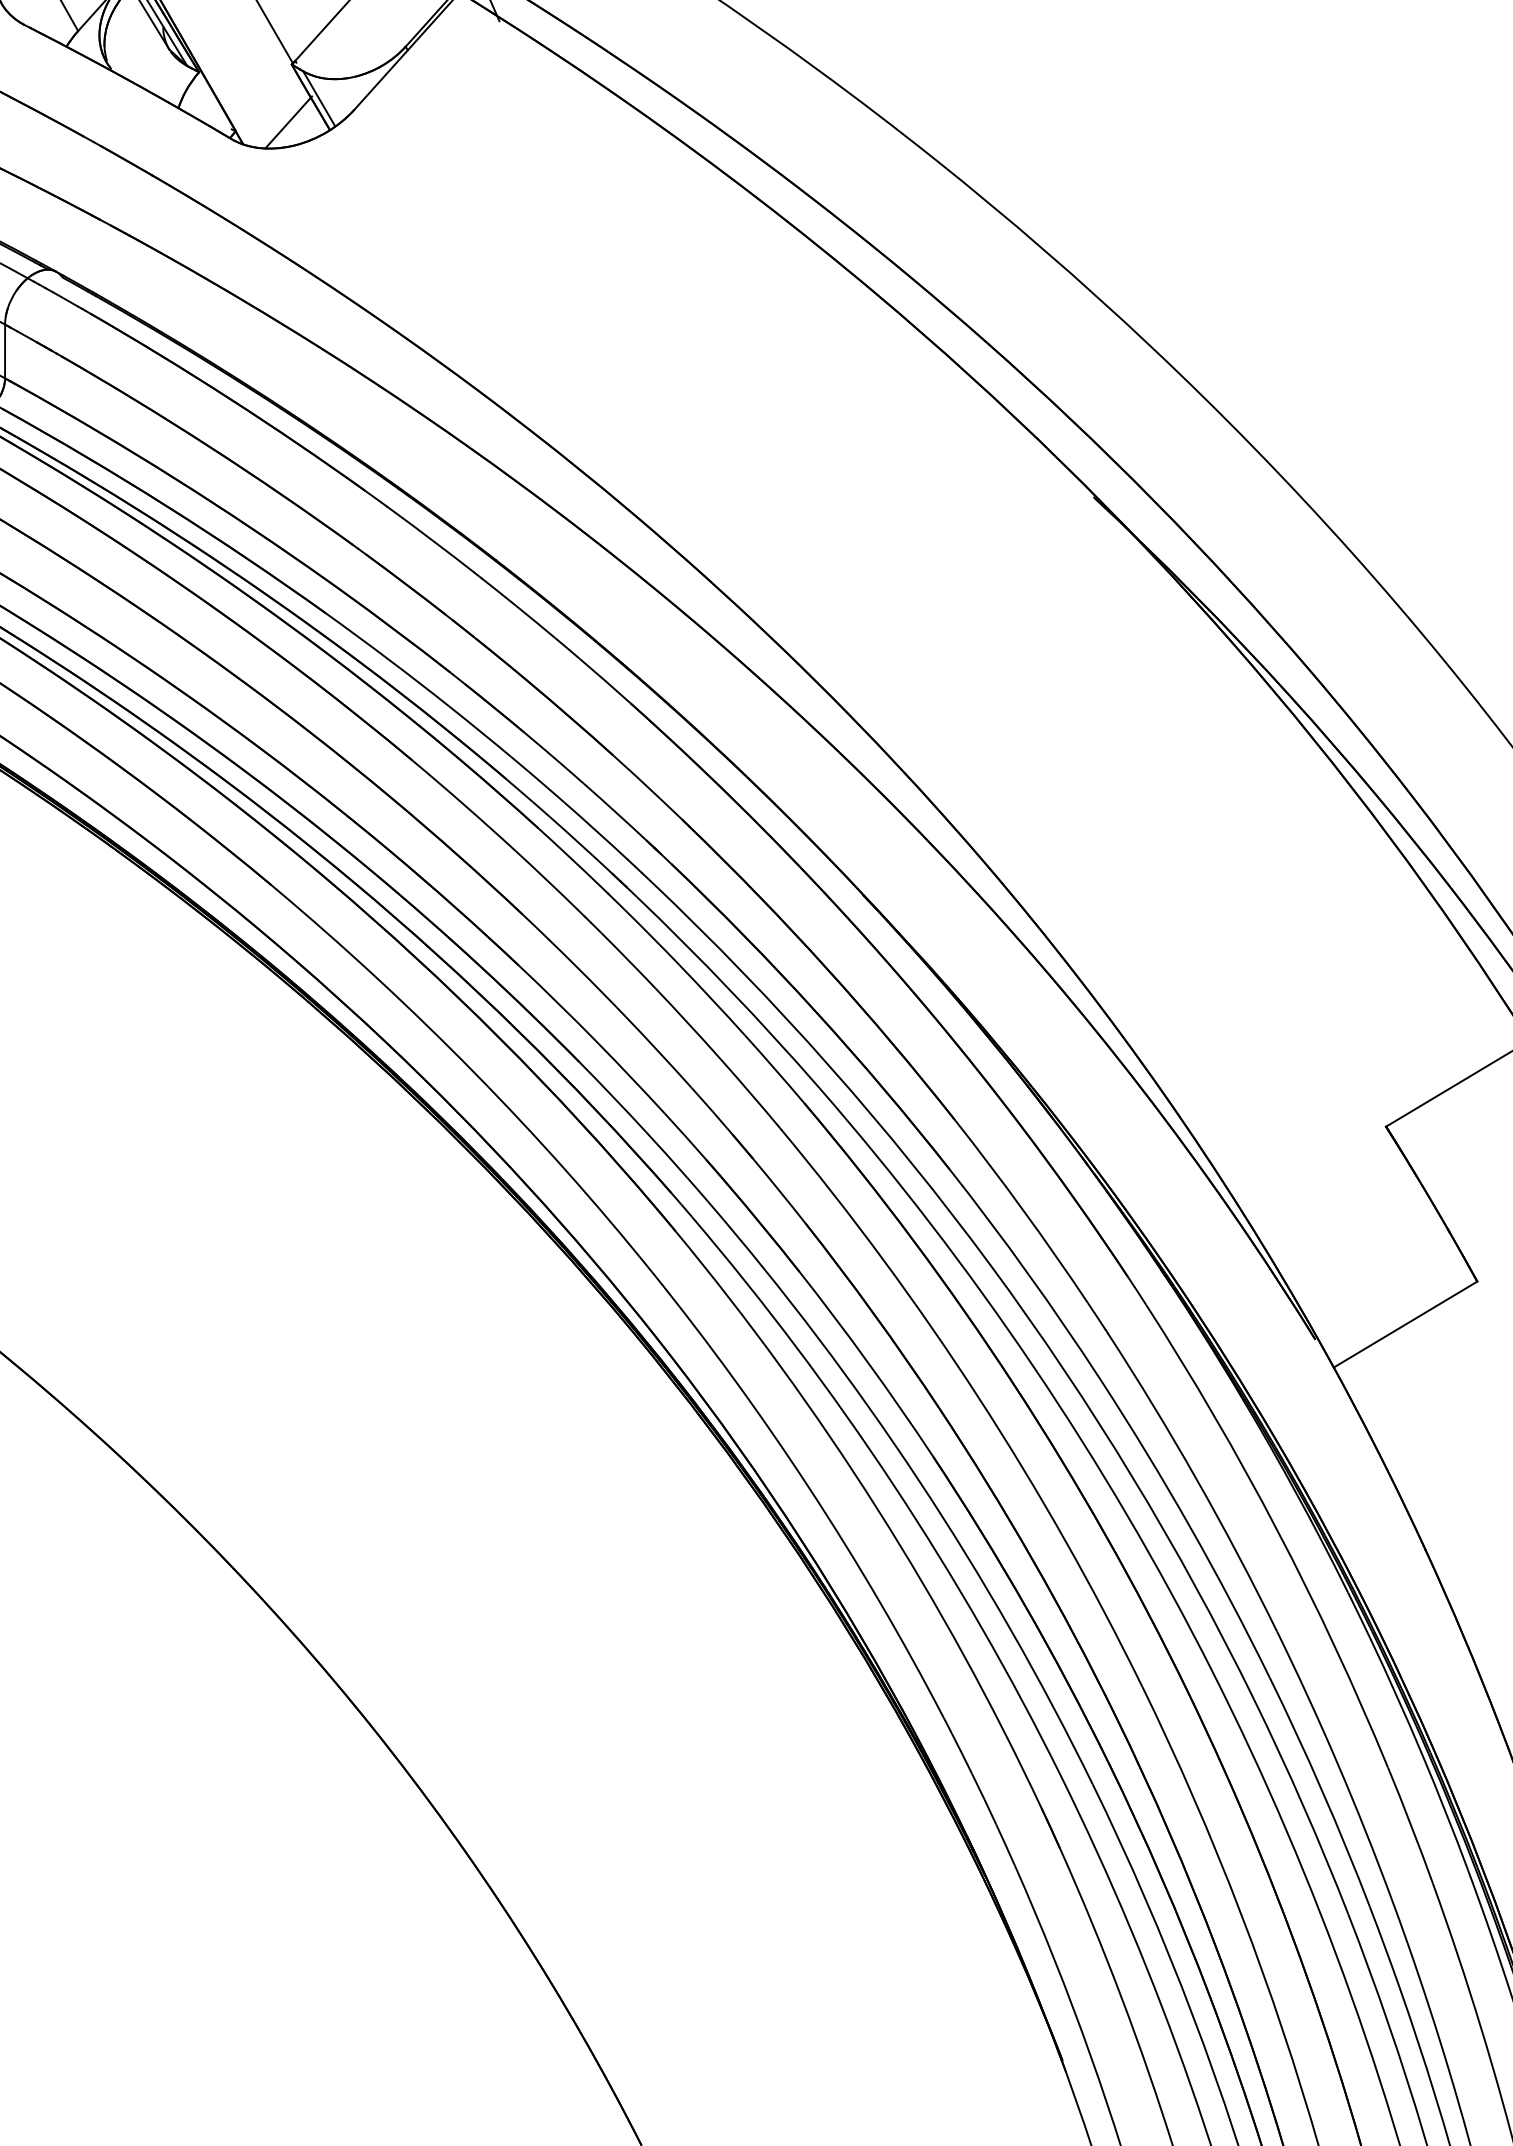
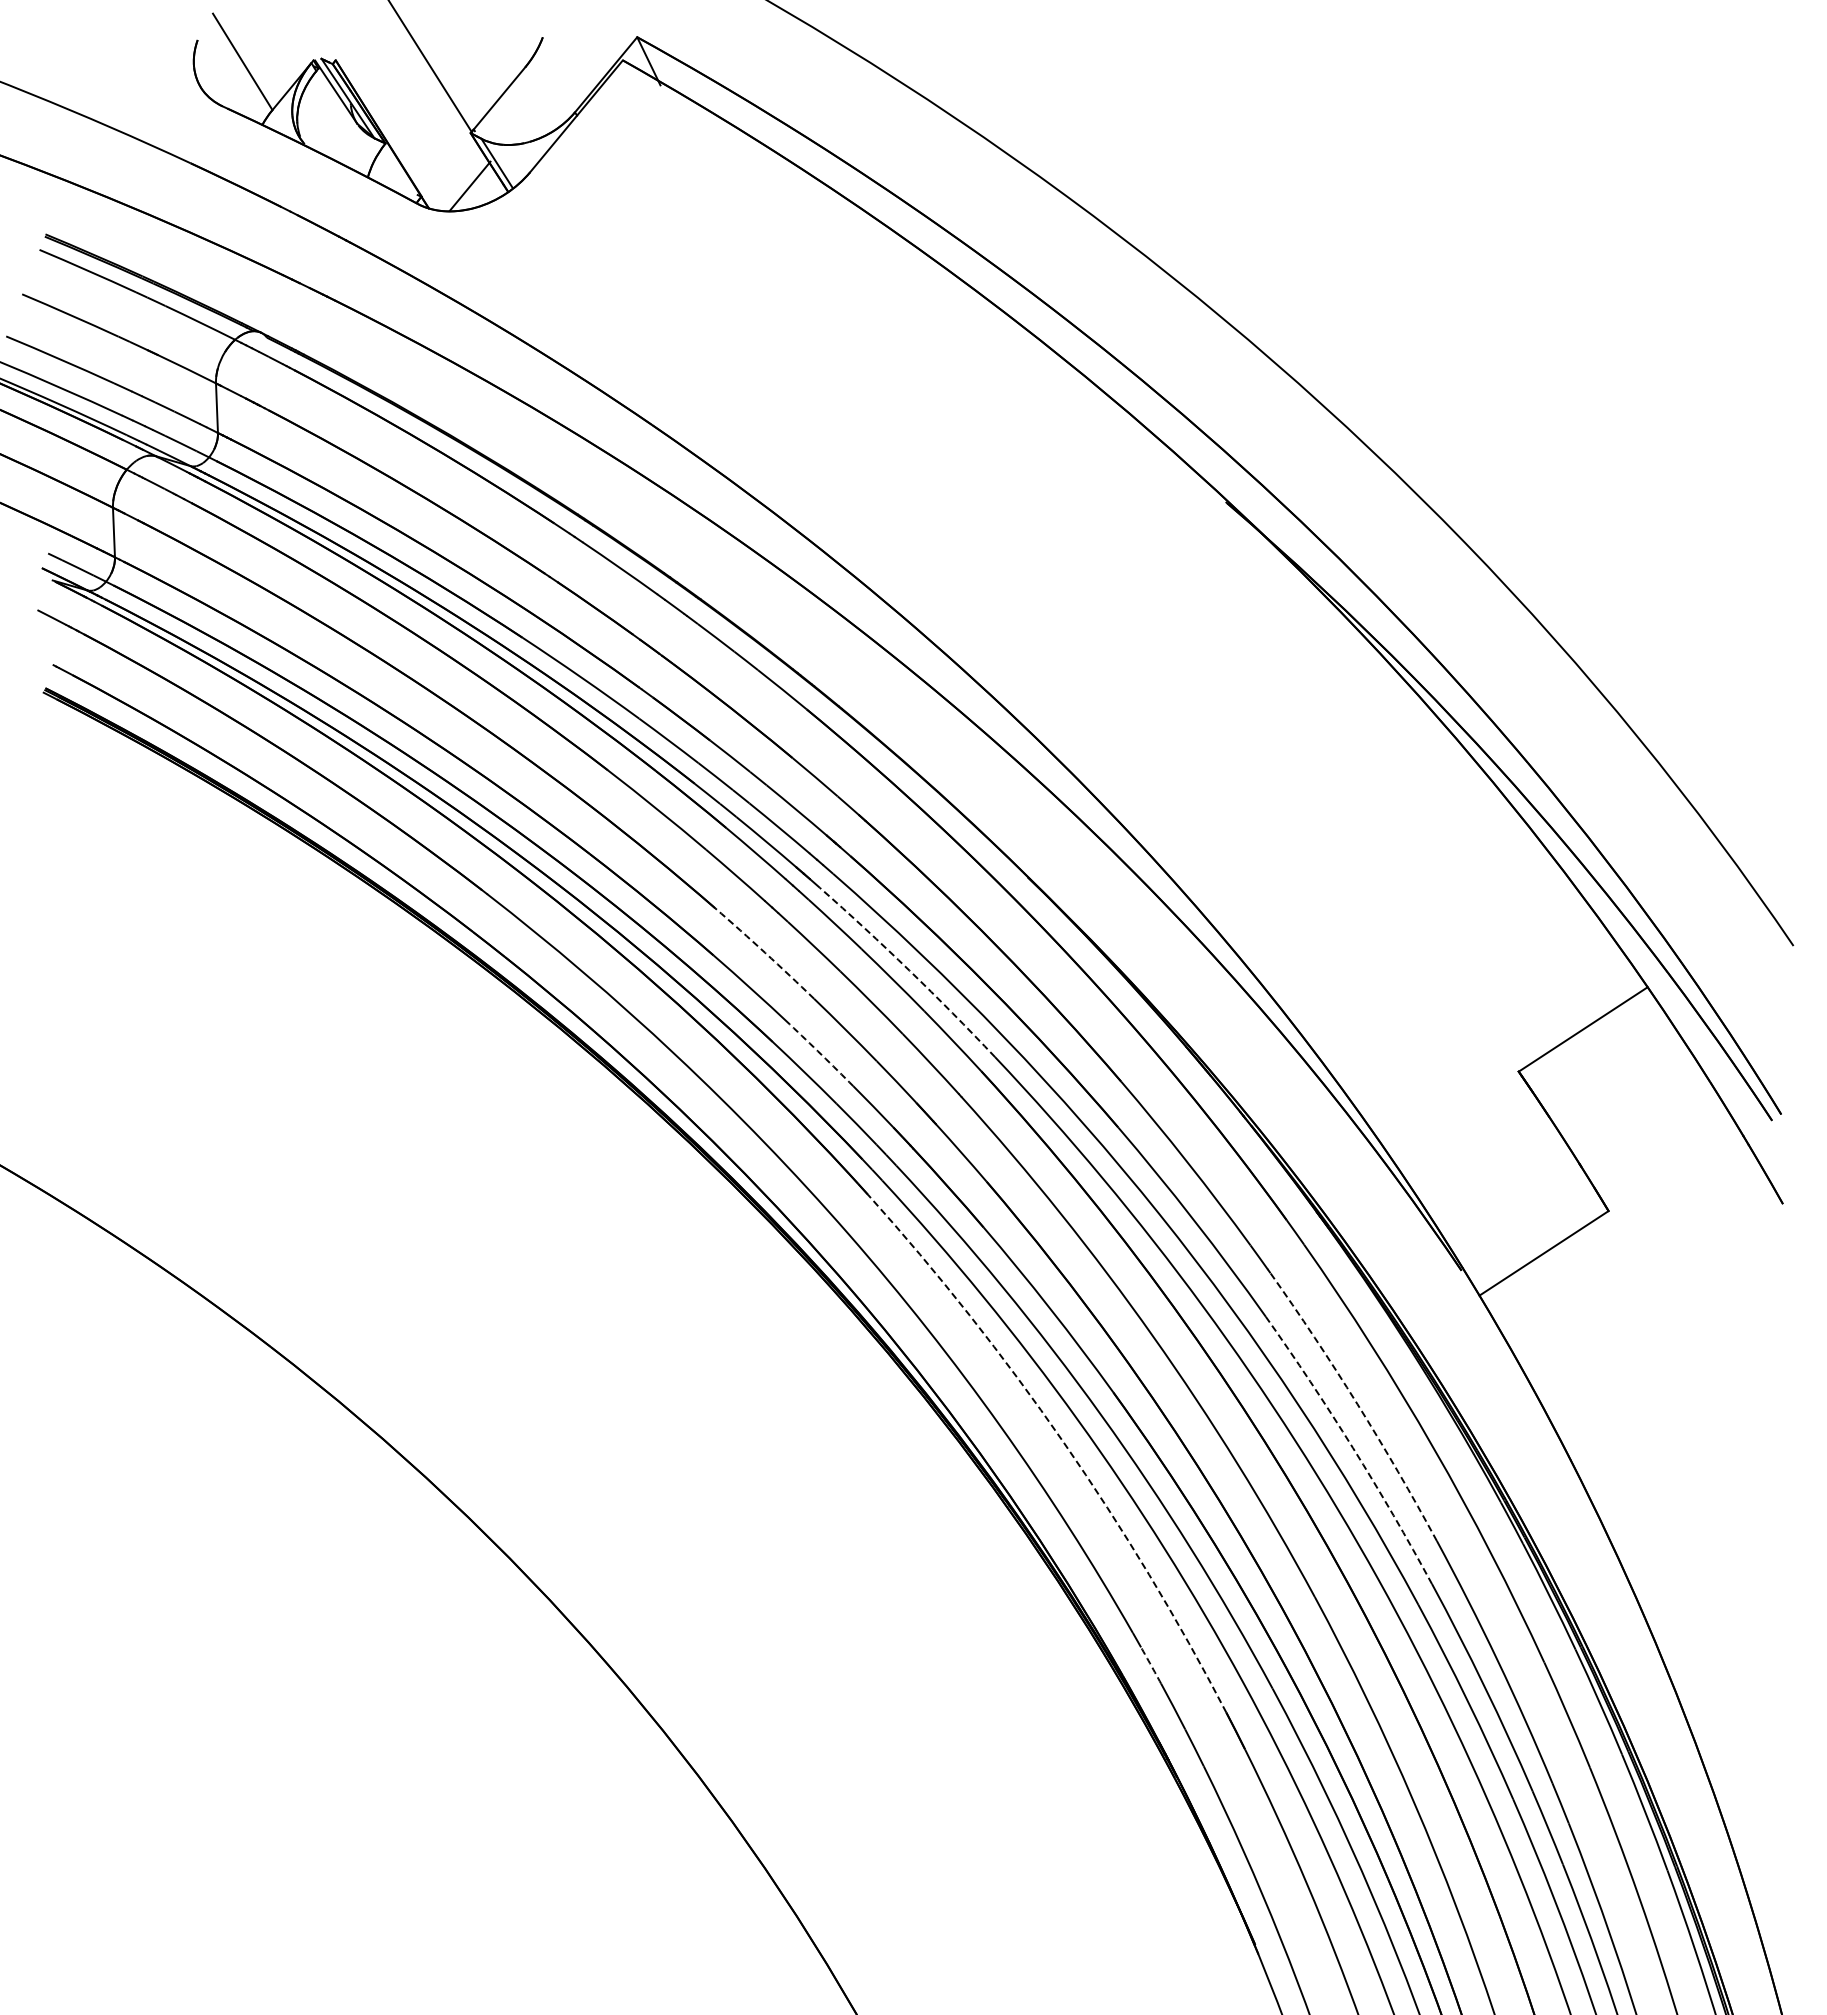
arc: (575, 964) -> (765, 952), solid -> dashed
arc: (730, 990) -> (909, 970), solid -> dashed
arc: (631, 1078) -> (821, 1055), solid -> dashed
arc: (1196, 1480) -> (1357, 1404), solid -> dashed
arc: (876, 1508) -> (1063, 1442), solid -> dashed
arc: (1189, 1526) -> (1352, 1447), solid -> dashed
arc: (962, 1753) -> (1151, 1665), solid -> dashed

